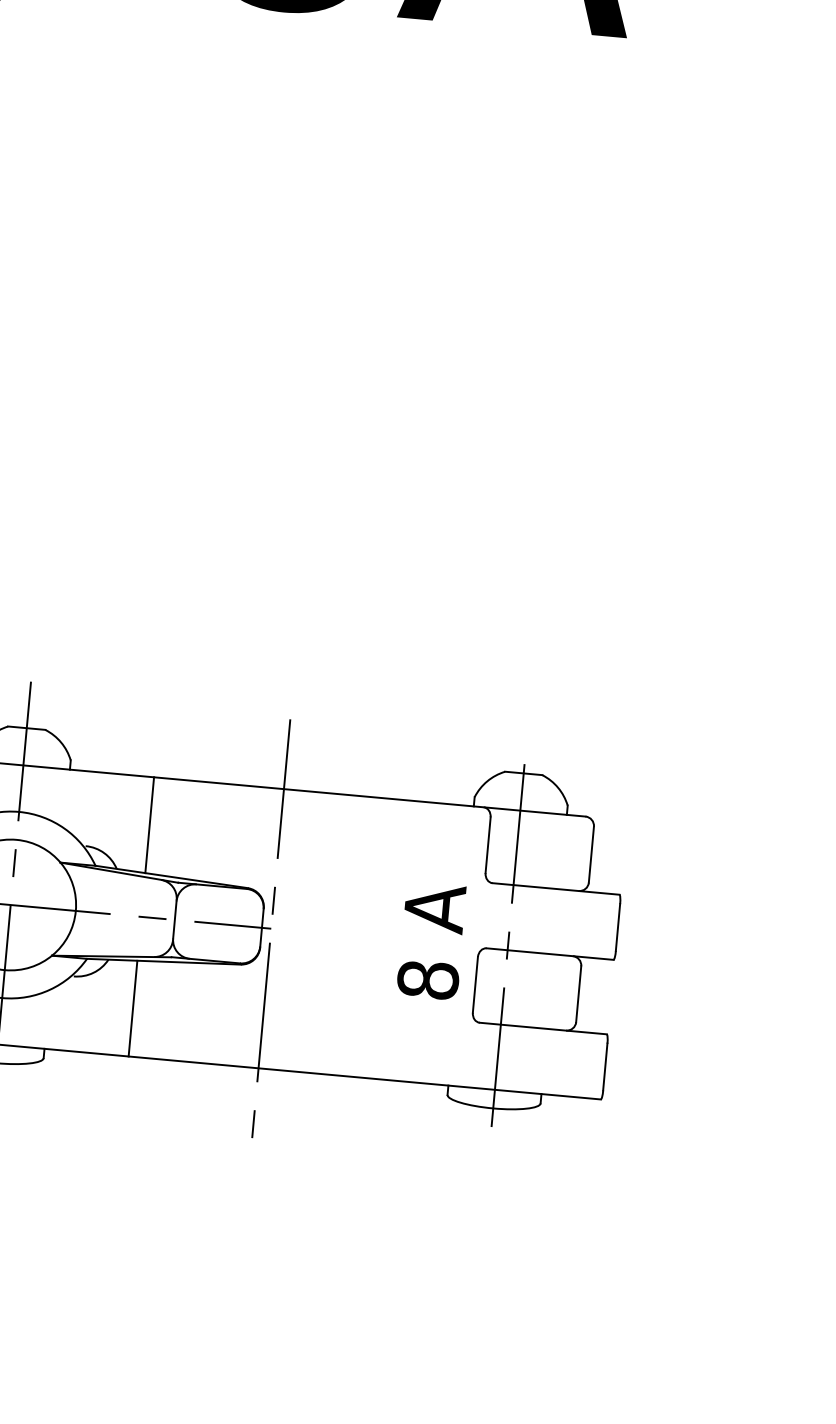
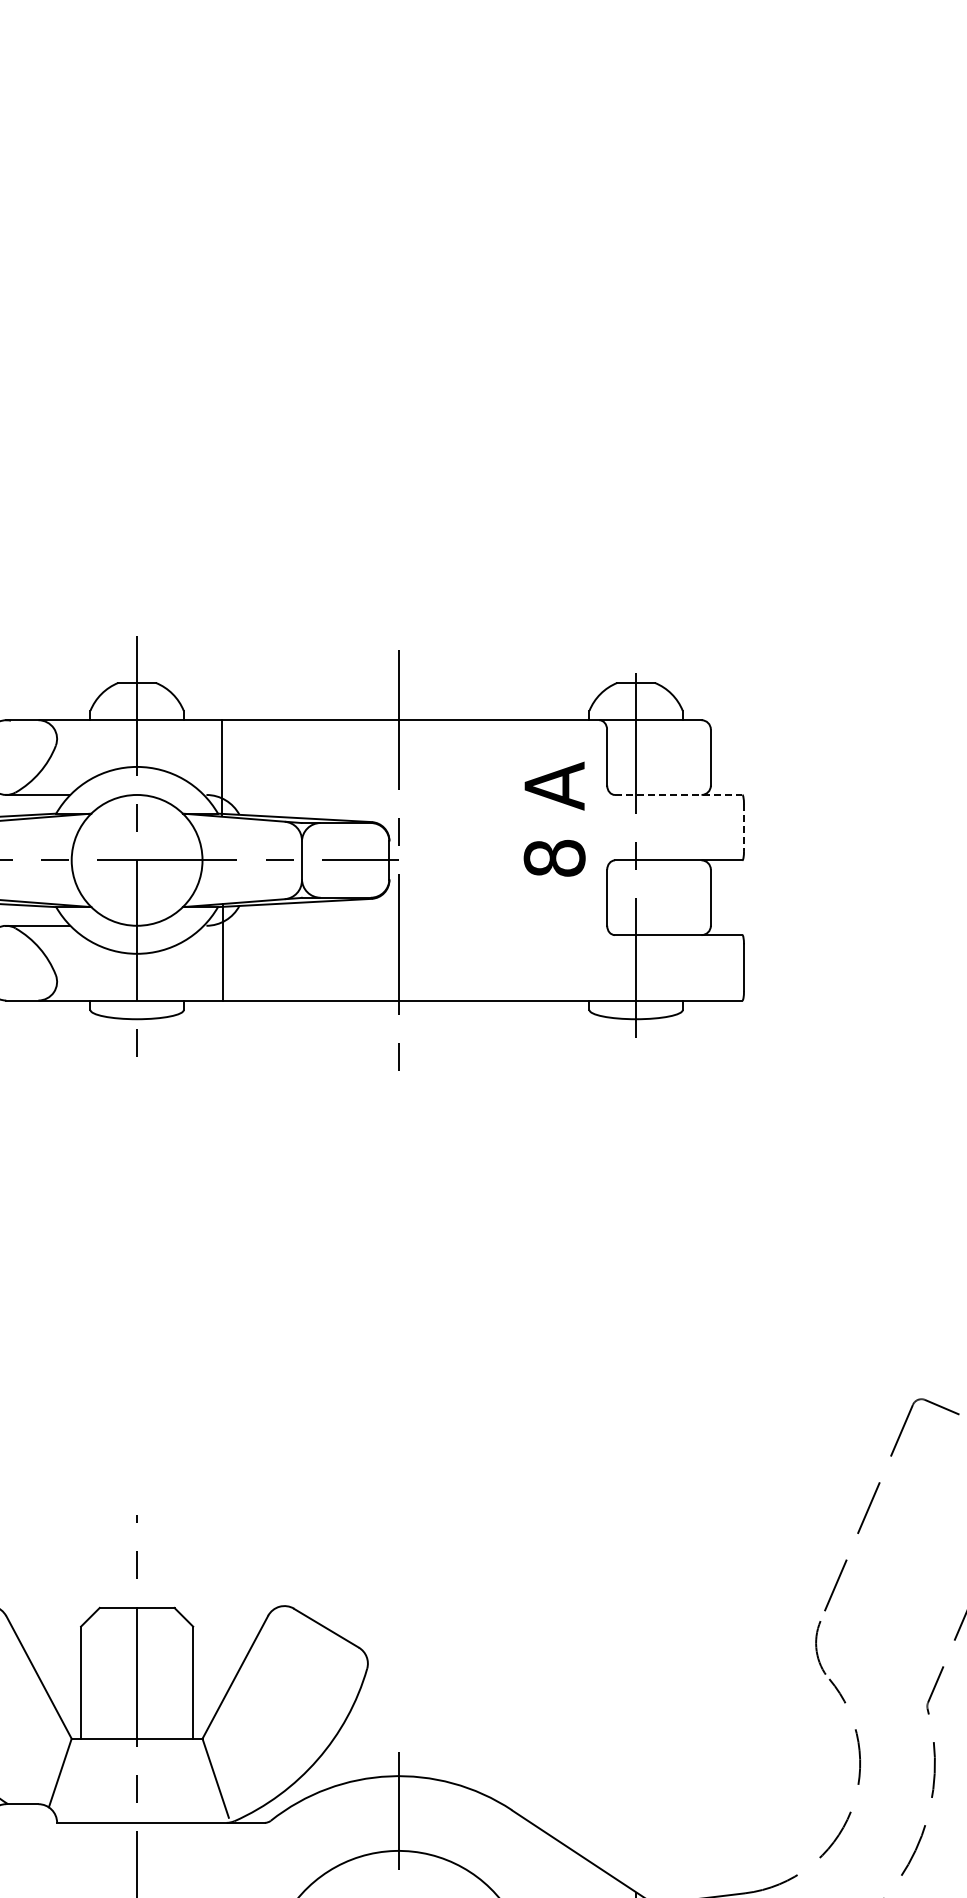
line: (149, 825) -> (222, 768), moved
line: (555, 888) -> (678, 794), solid -> dashed
line: (617, 928) -> (743, 828), solid -> dashed
text: (431, 940) -> (554, 818), moved
line: (133, 1008) -> (223, 952), moved

